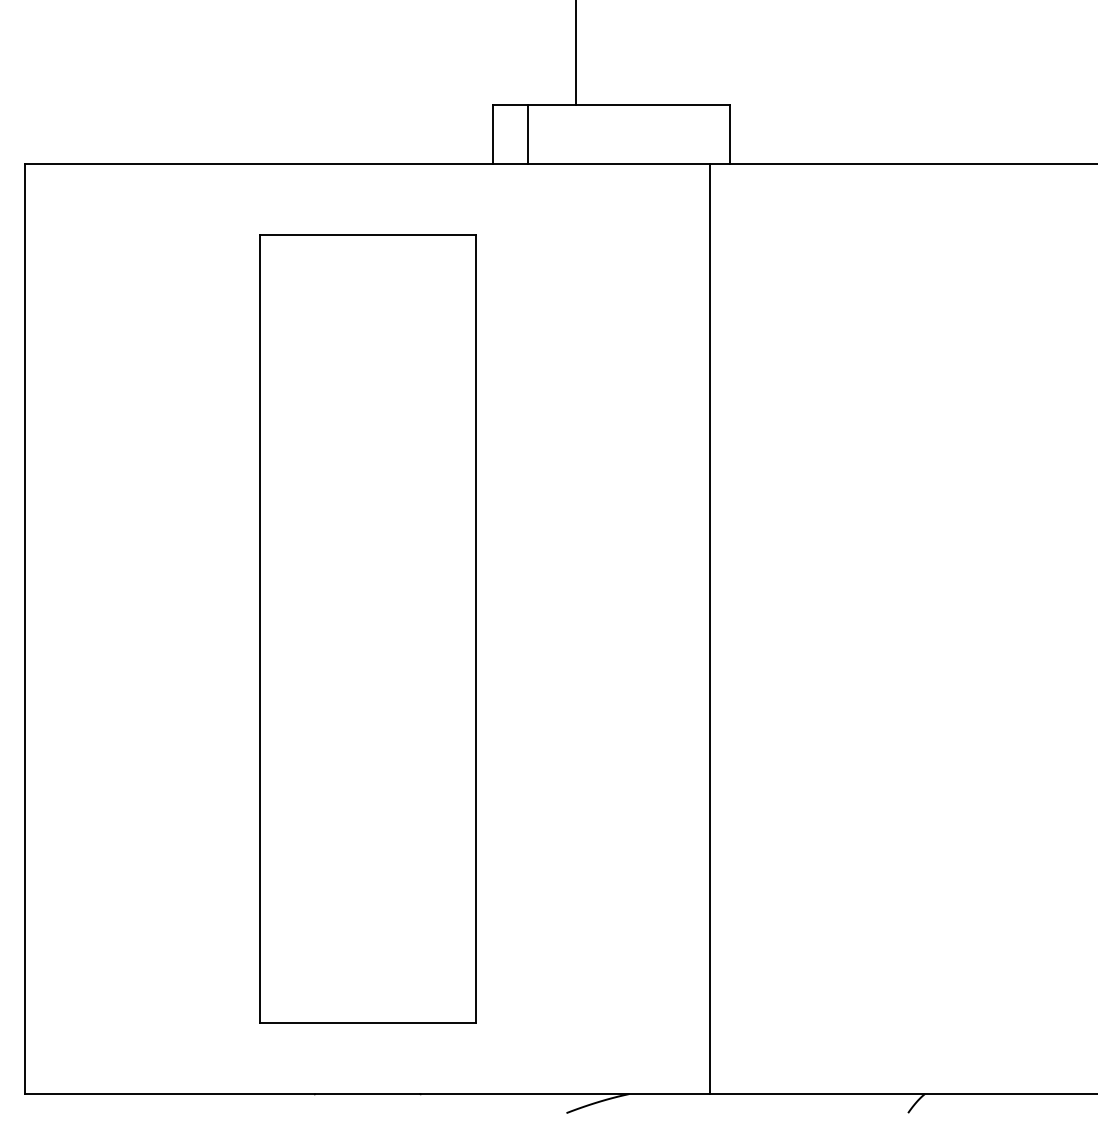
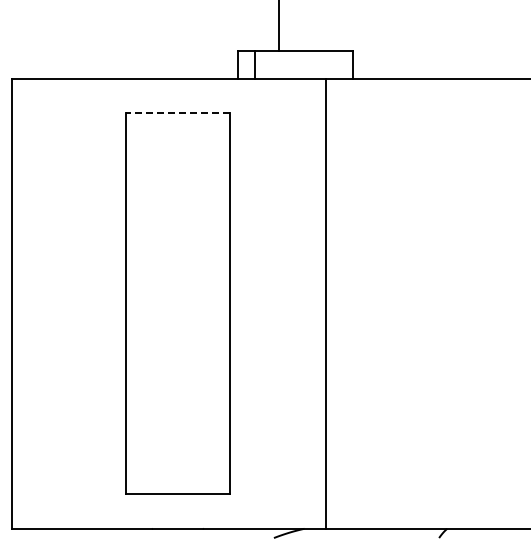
line: (366, 234) -> (177, 113), solid -> dashed
line: (710, 627) -> (325, 303), moved

